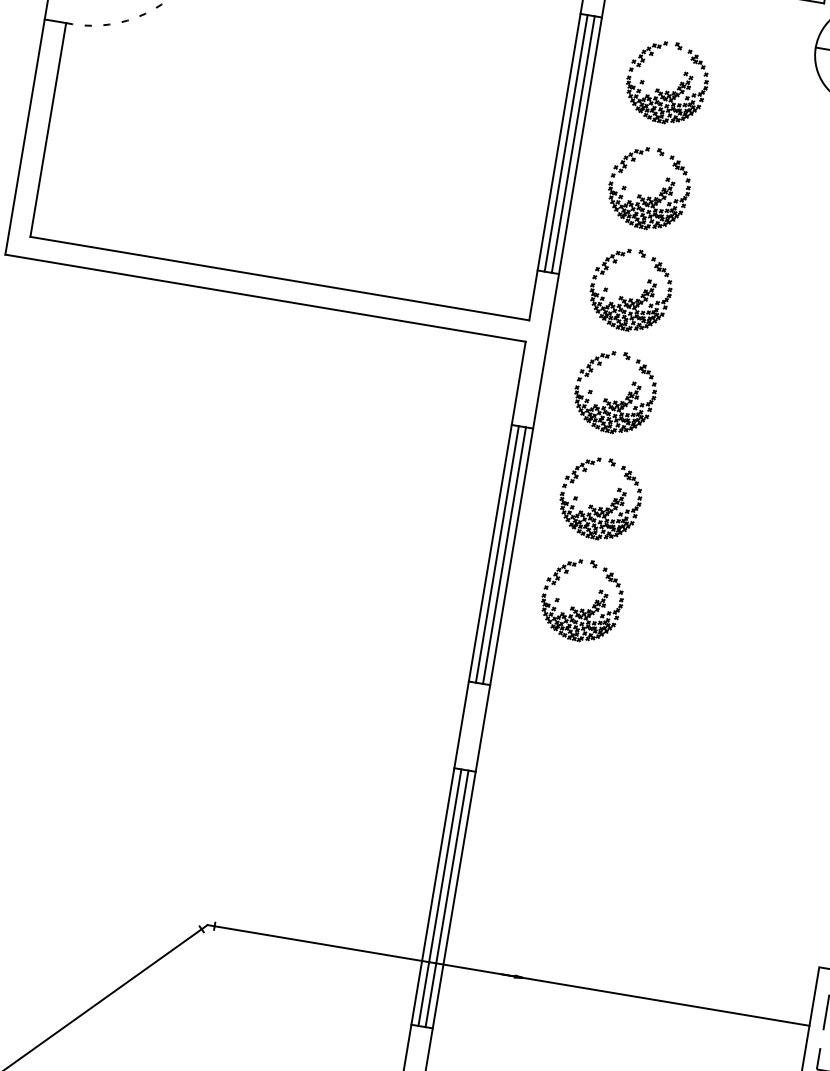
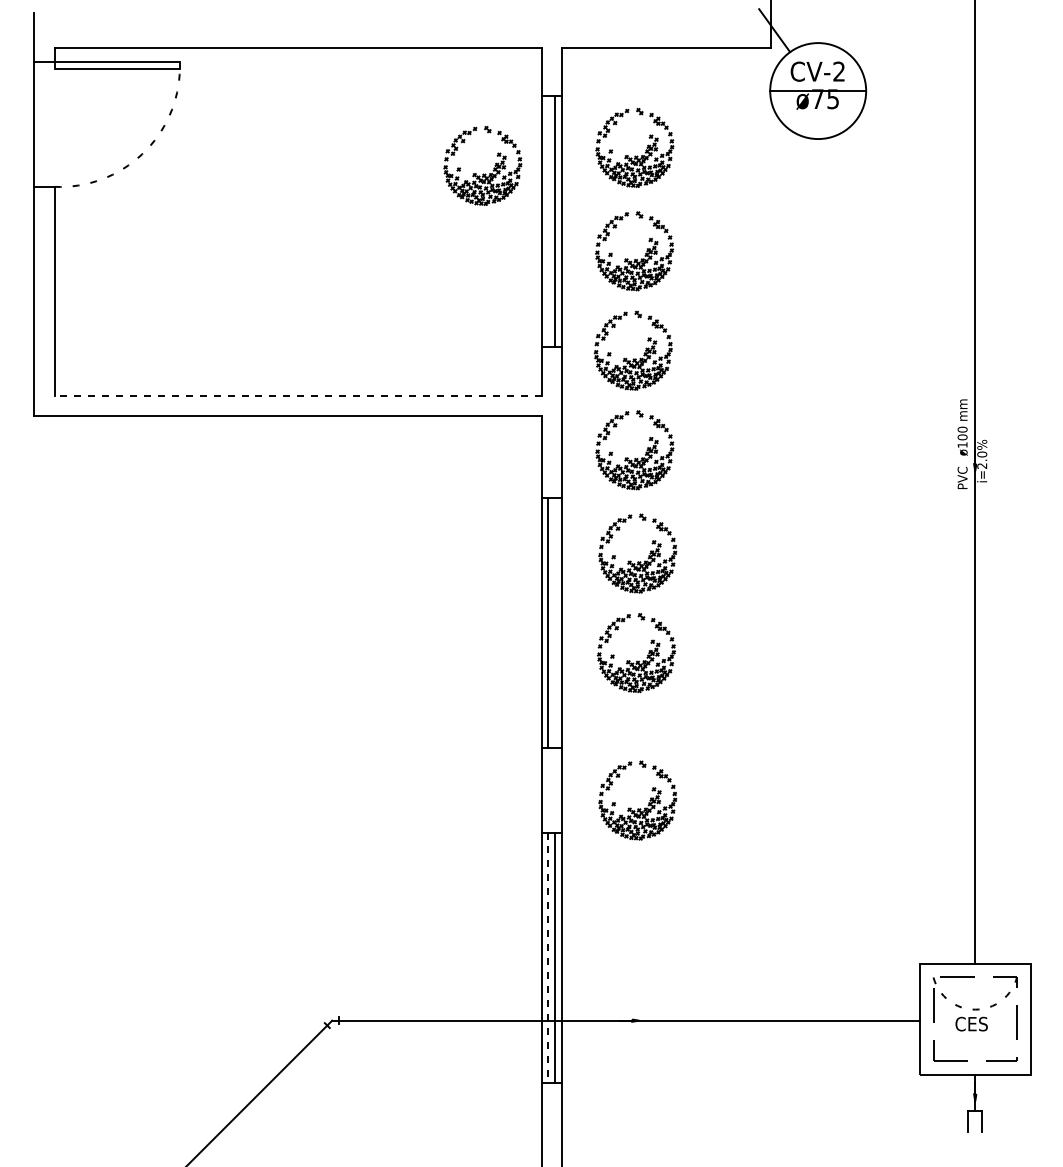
part: (507, 82) -> (483, 173), added
line: (566, 143) -> (548, 221), removed
line: (279, 278) -> (297, 395), solid -> dashed
line: (504, 555) -> (555, 622), removed
part: (556, 760) -> (637, 808), added
line: (439, 898) -> (548, 958), solid -> dashed

